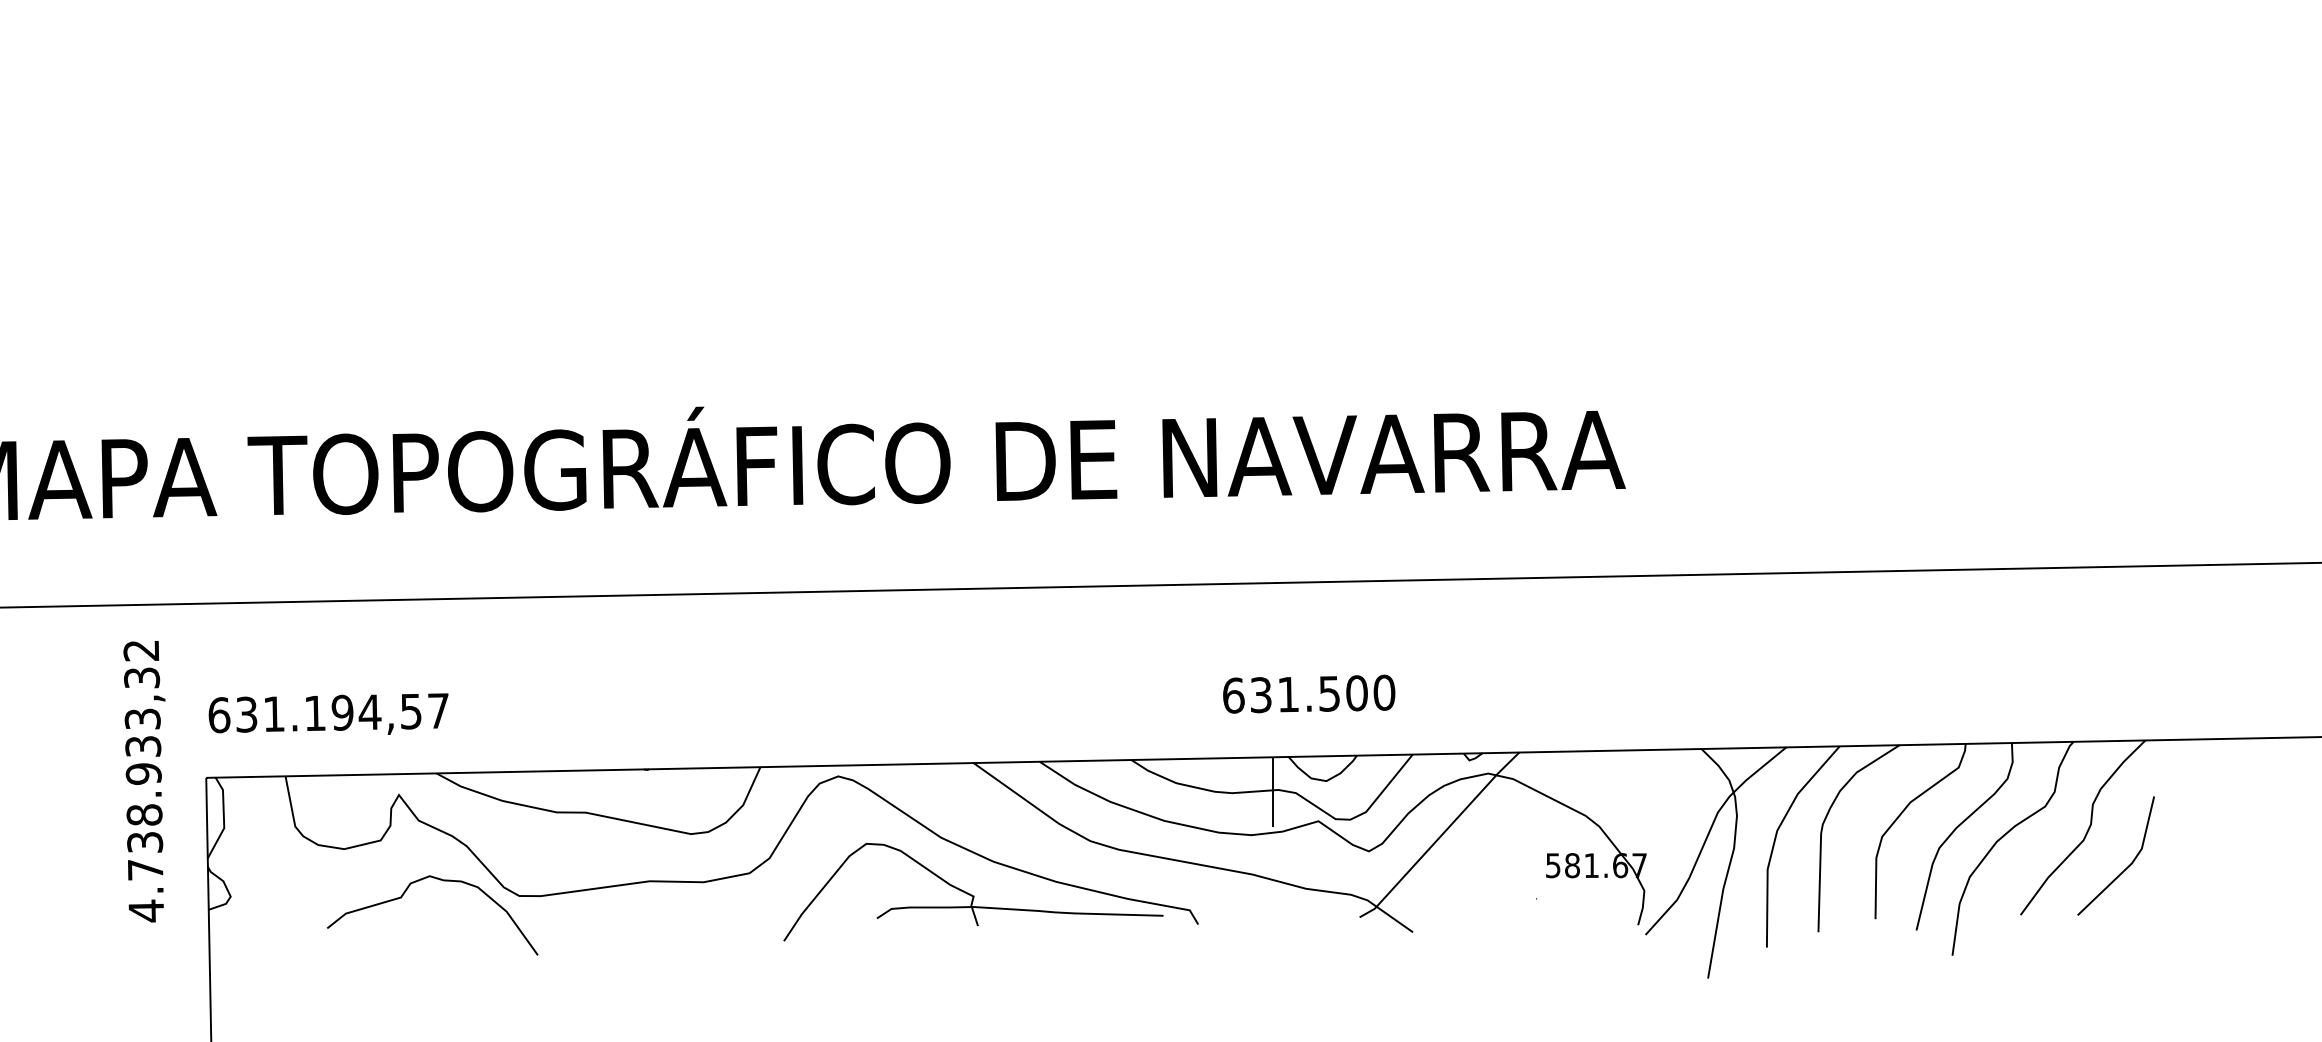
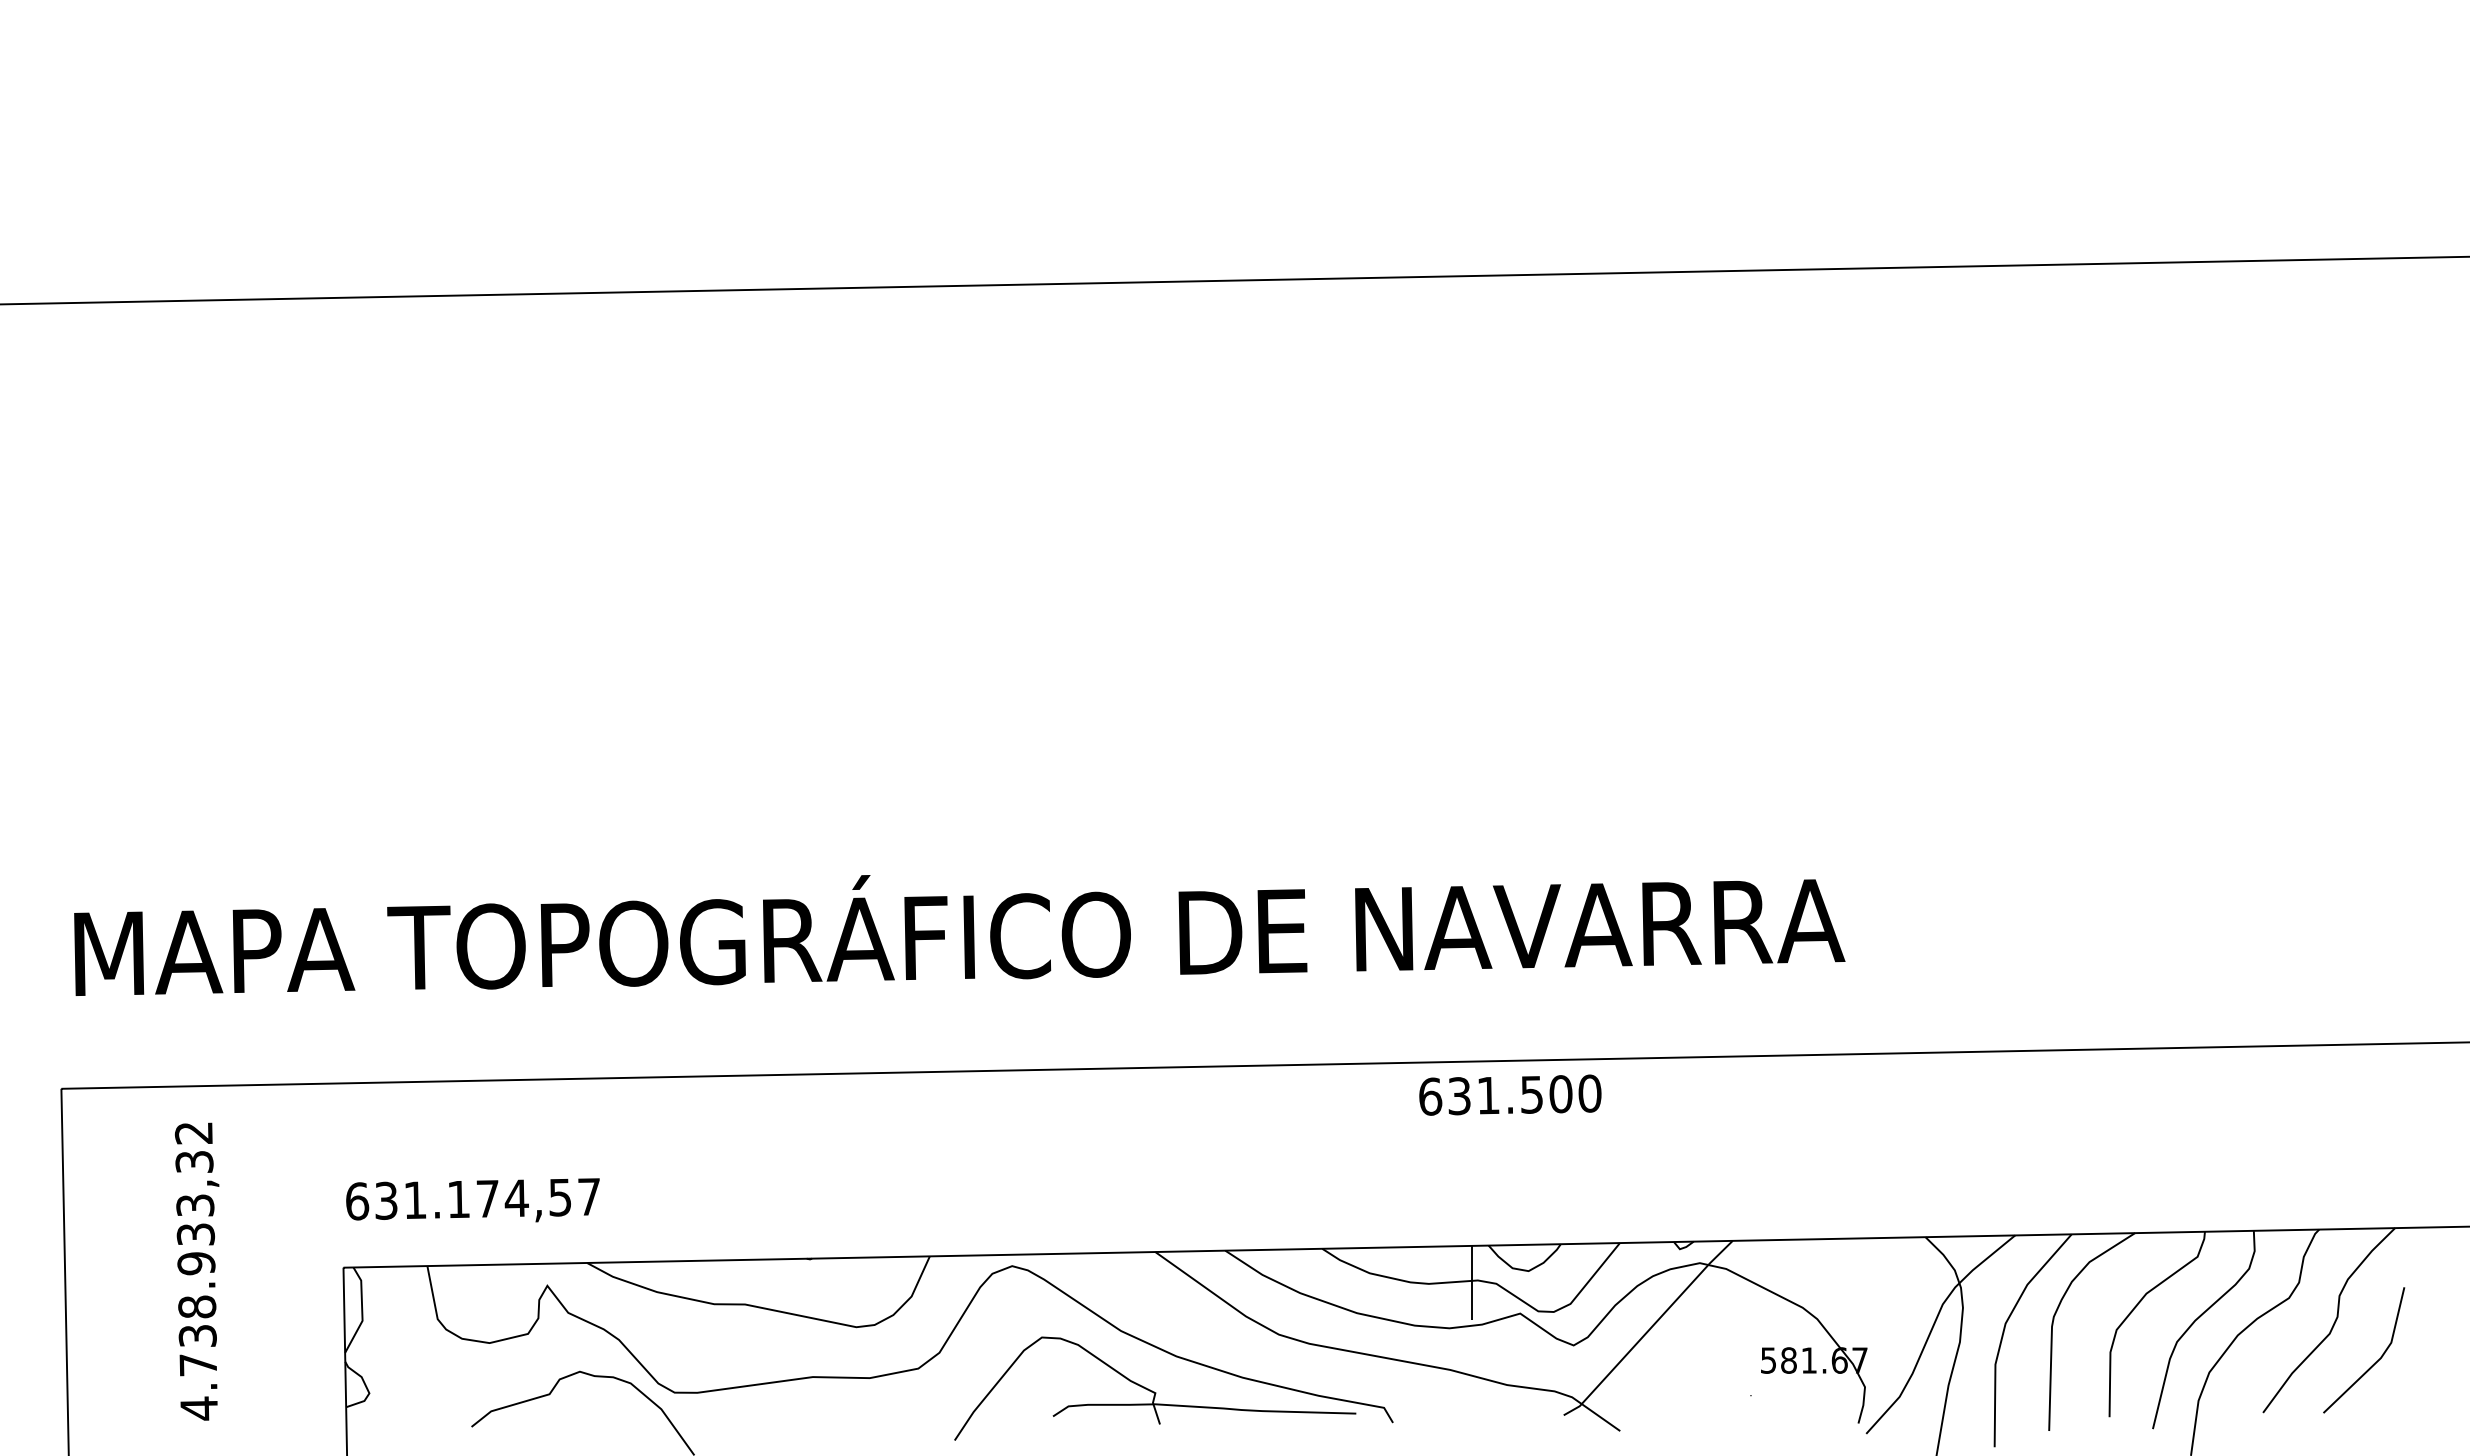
text: (1309, 693) -> (1510, 1094), moved
text: (342, 712) -> (487, 1198), 631.194,57 -> 631.174,57
text: (143, 781) -> (196, 1271), moved

